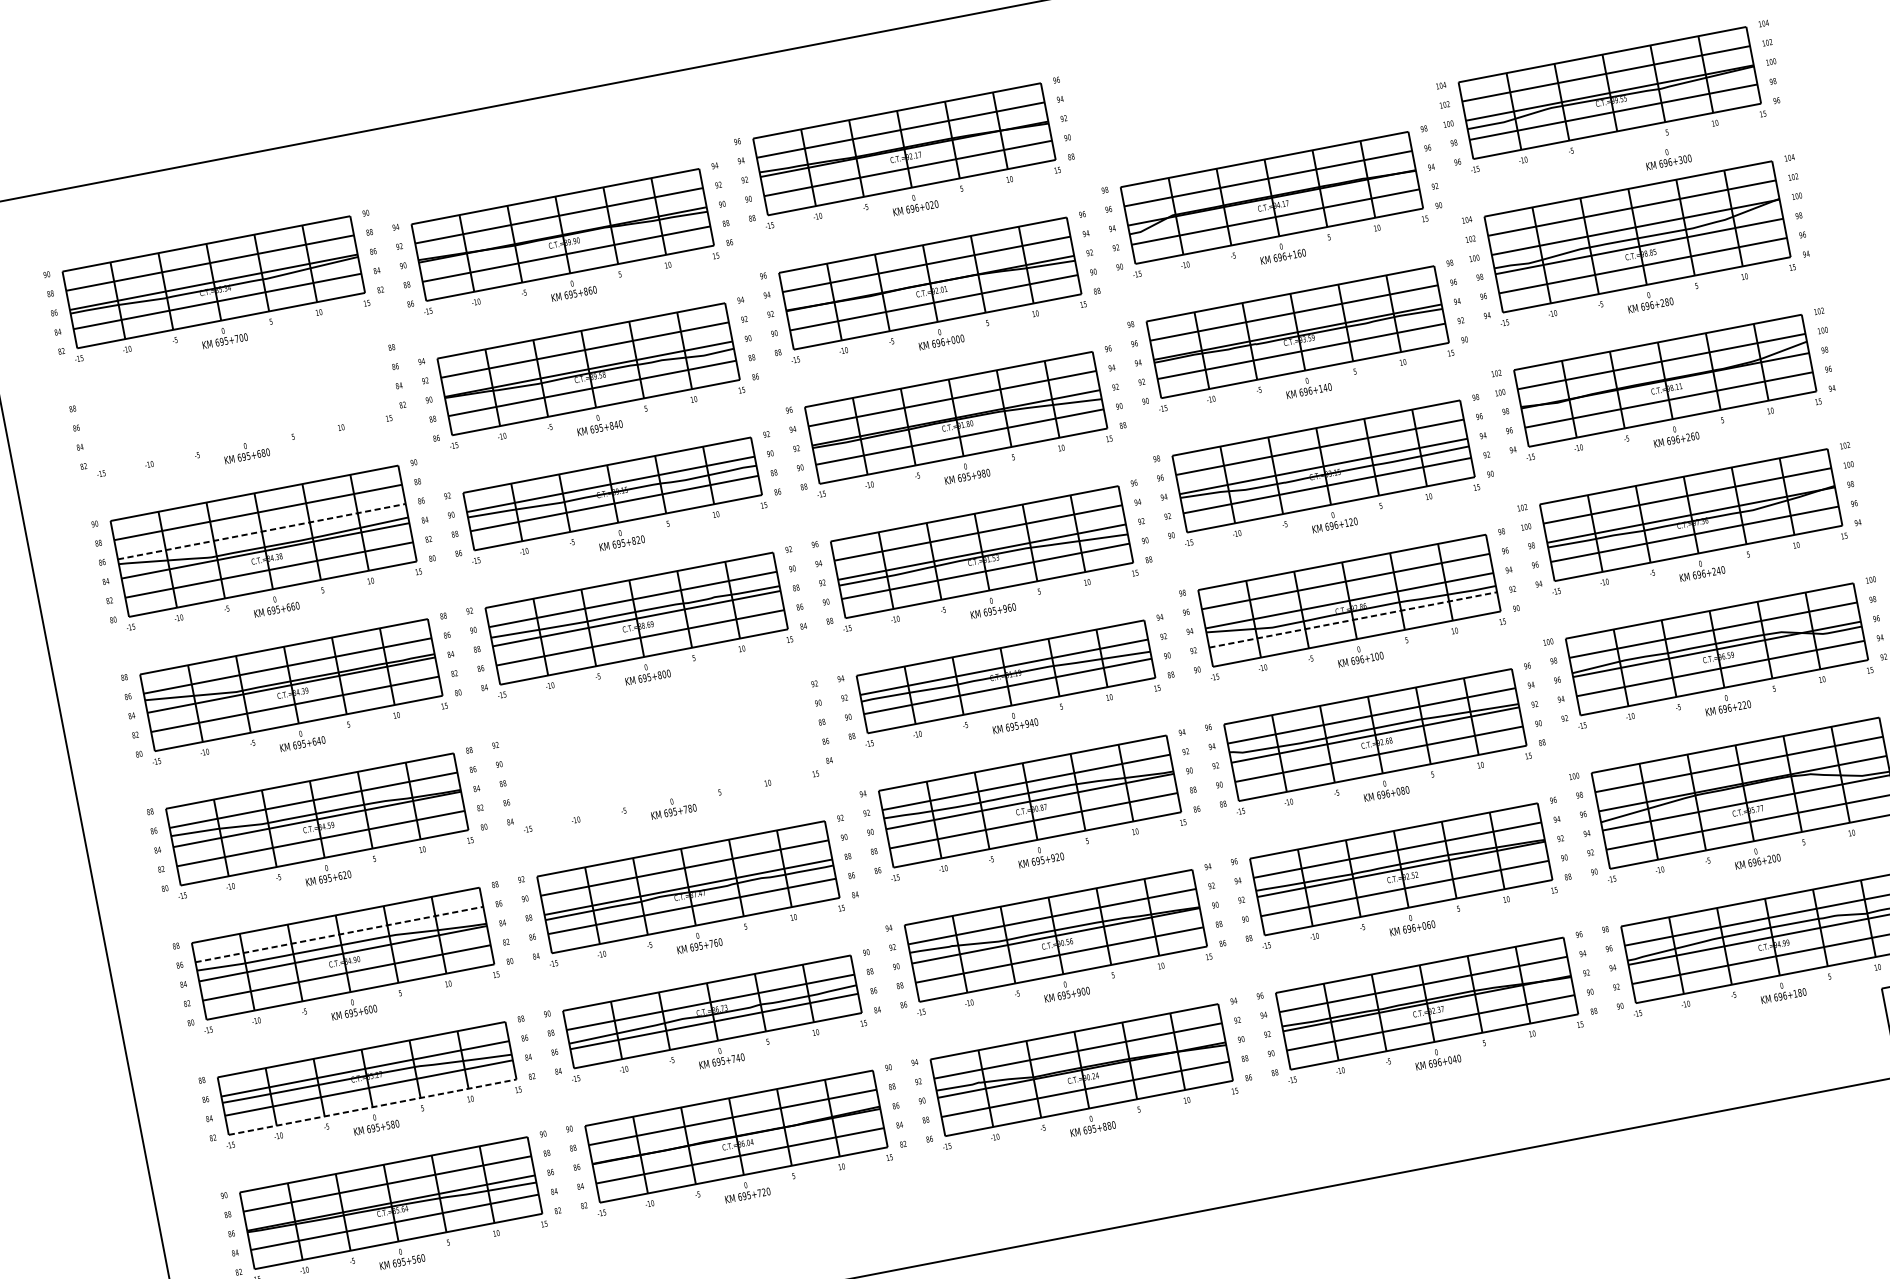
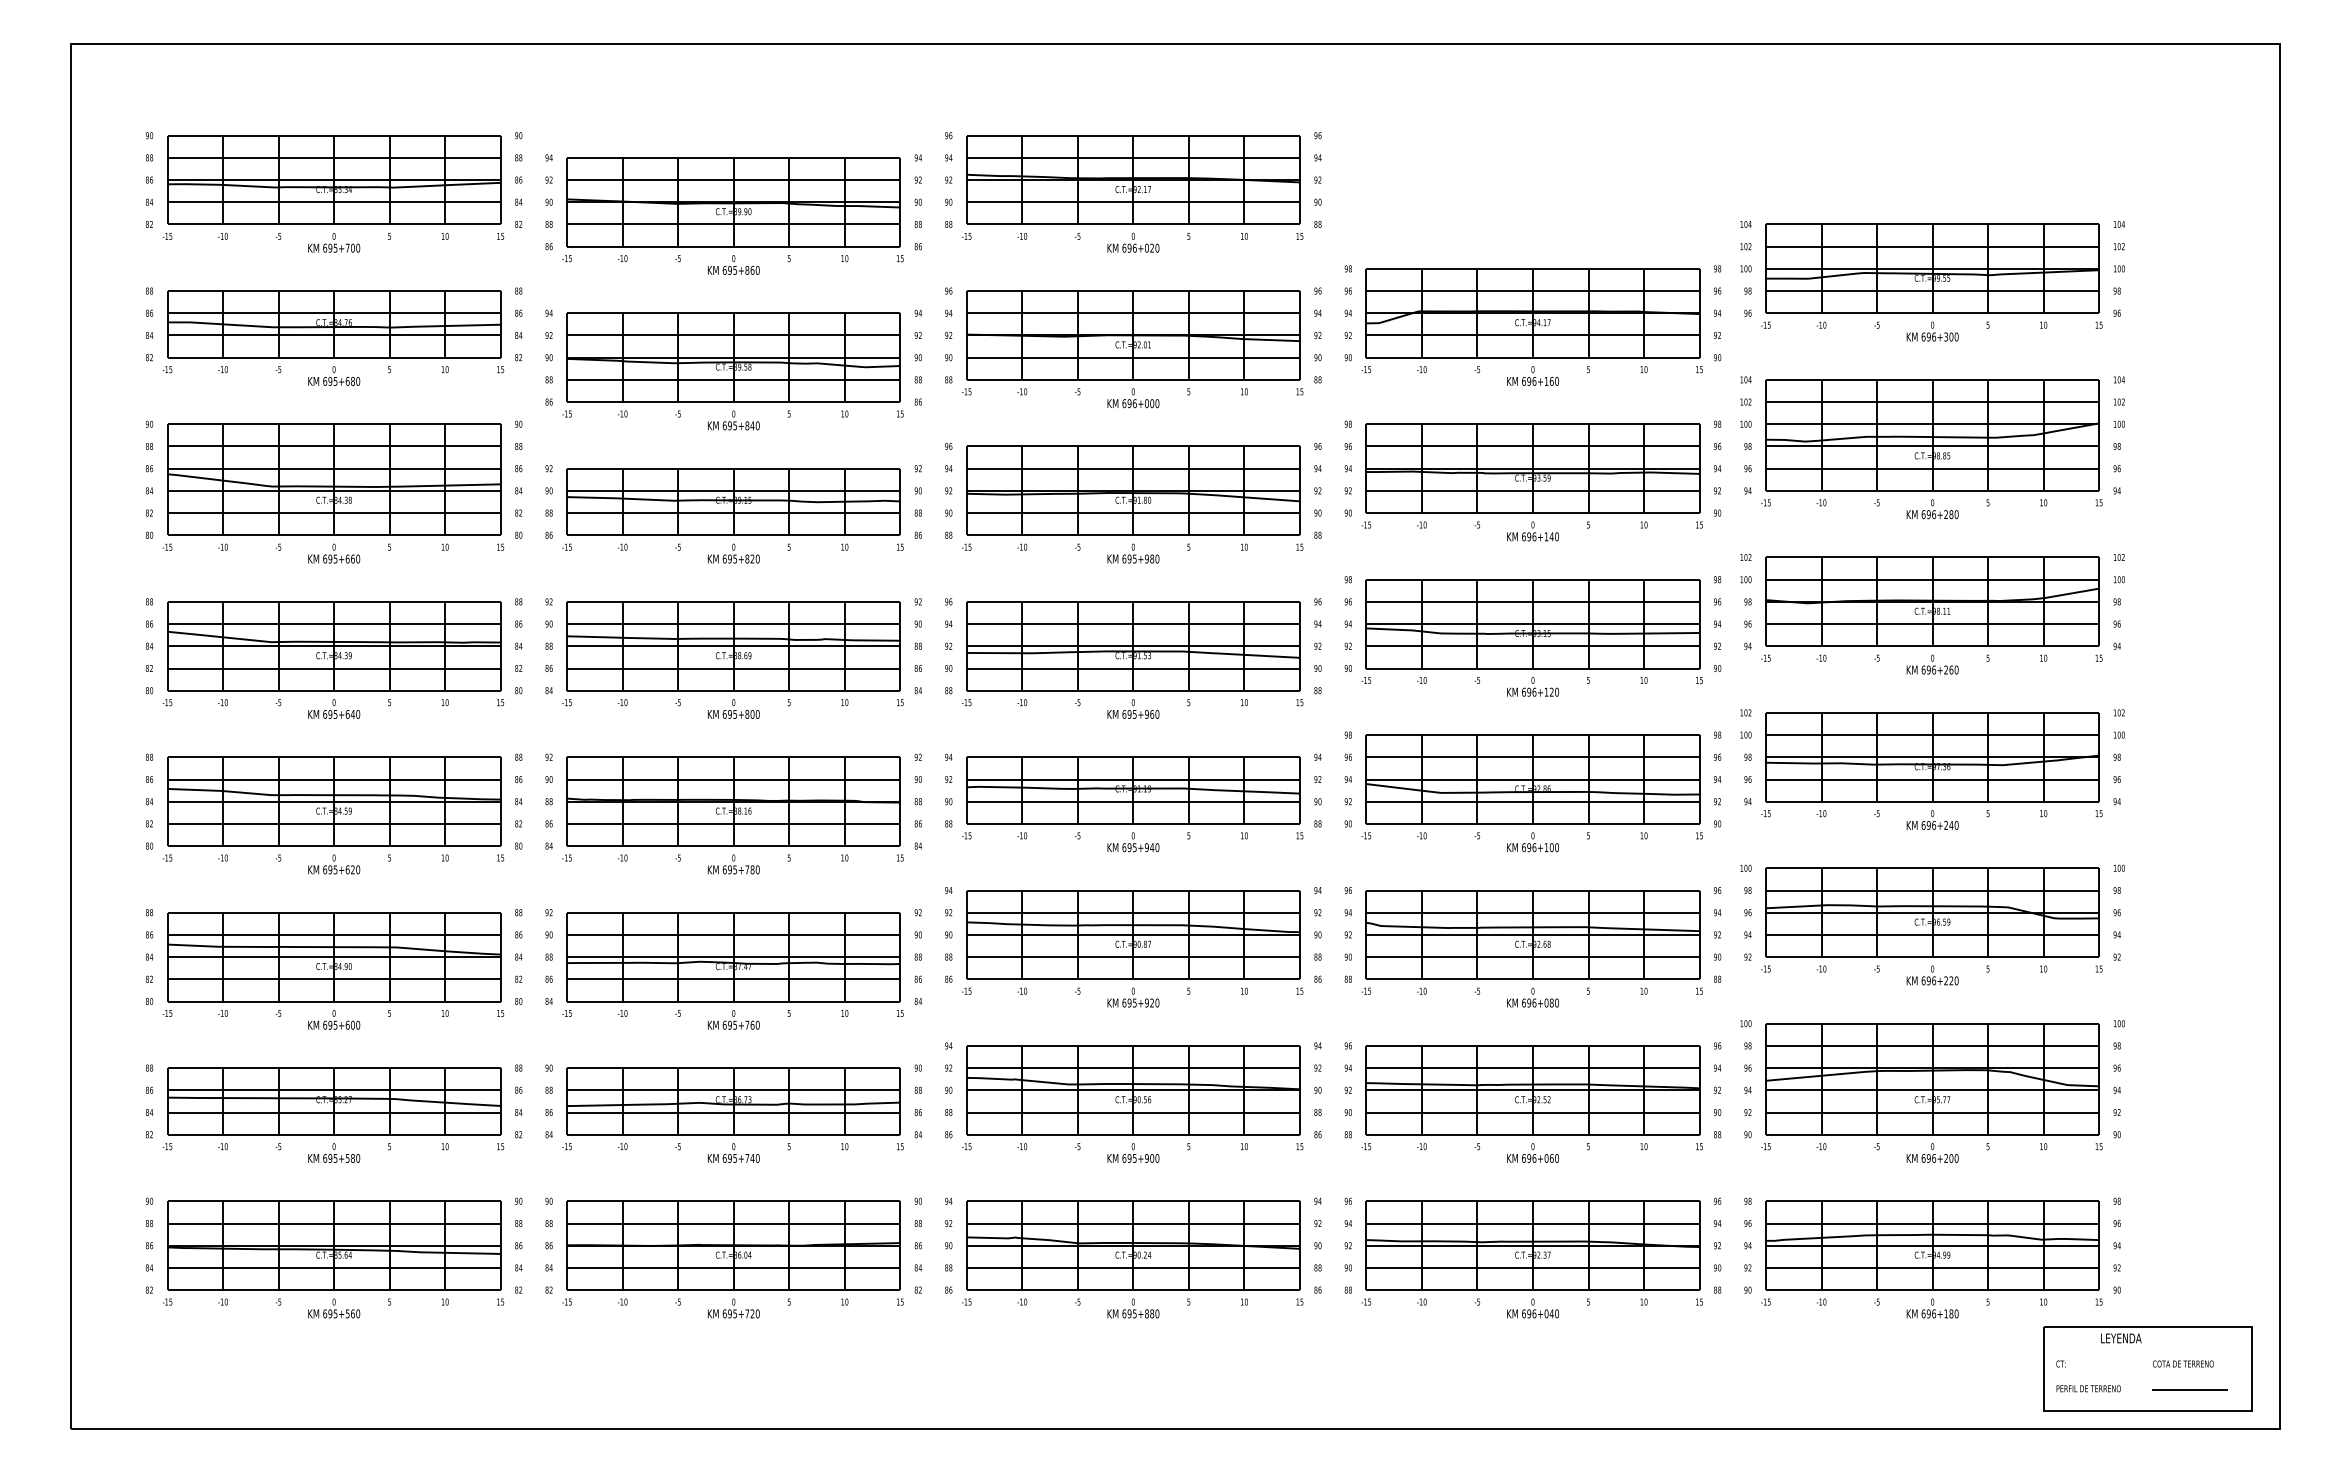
text: (1667, 157) -> (1932, 331), moved
part: (238, 407) -> (334, 324), added
line: (262, 531) -> (334, 468), dashed -> solid
line: (1352, 619) -> (1532, 801), dashed -> solid
part: (662, 752) -> (733, 801), added
line: (339, 934) -> (334, 934), dashed -> solid
line: (372, 1106) -> (334, 1134), dashed -> solid

